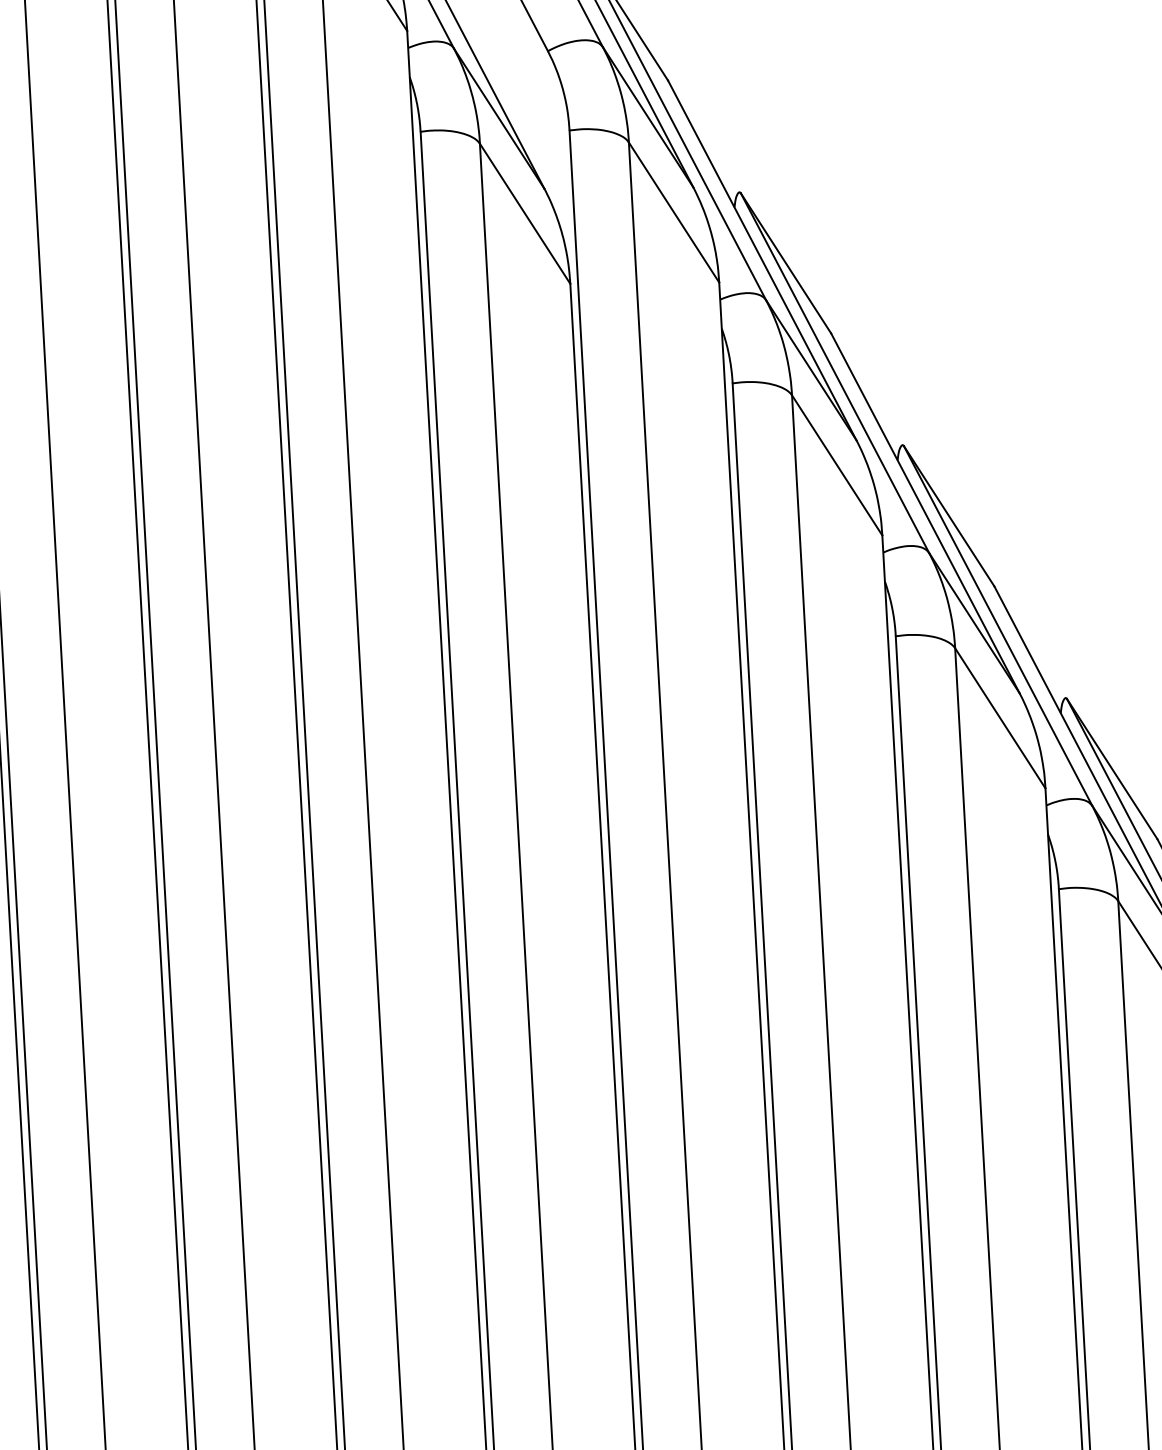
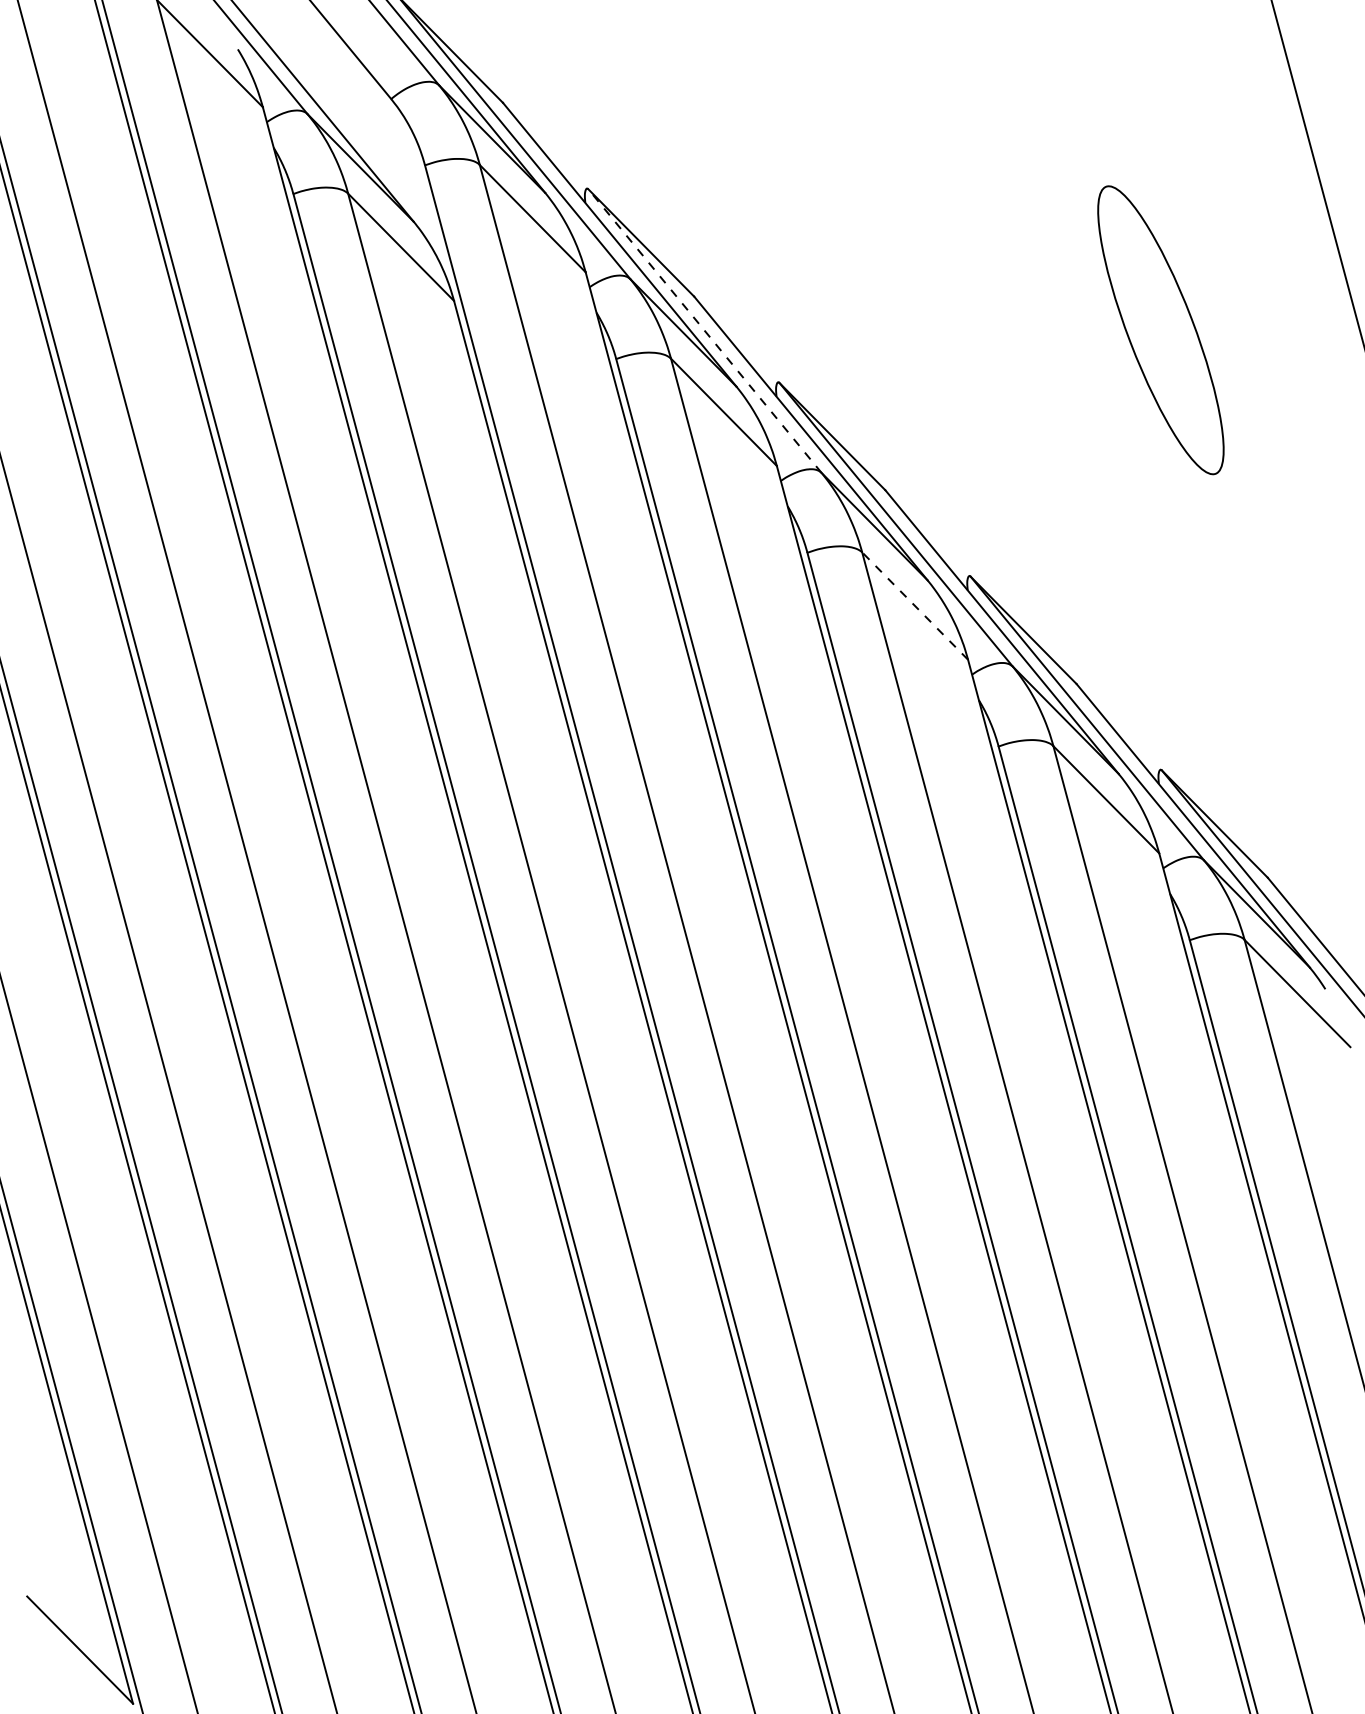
line: (834, 373) -> (704, 331), solid -> dashed
line: (999, 717) -> (914, 605), solid -> dashed

